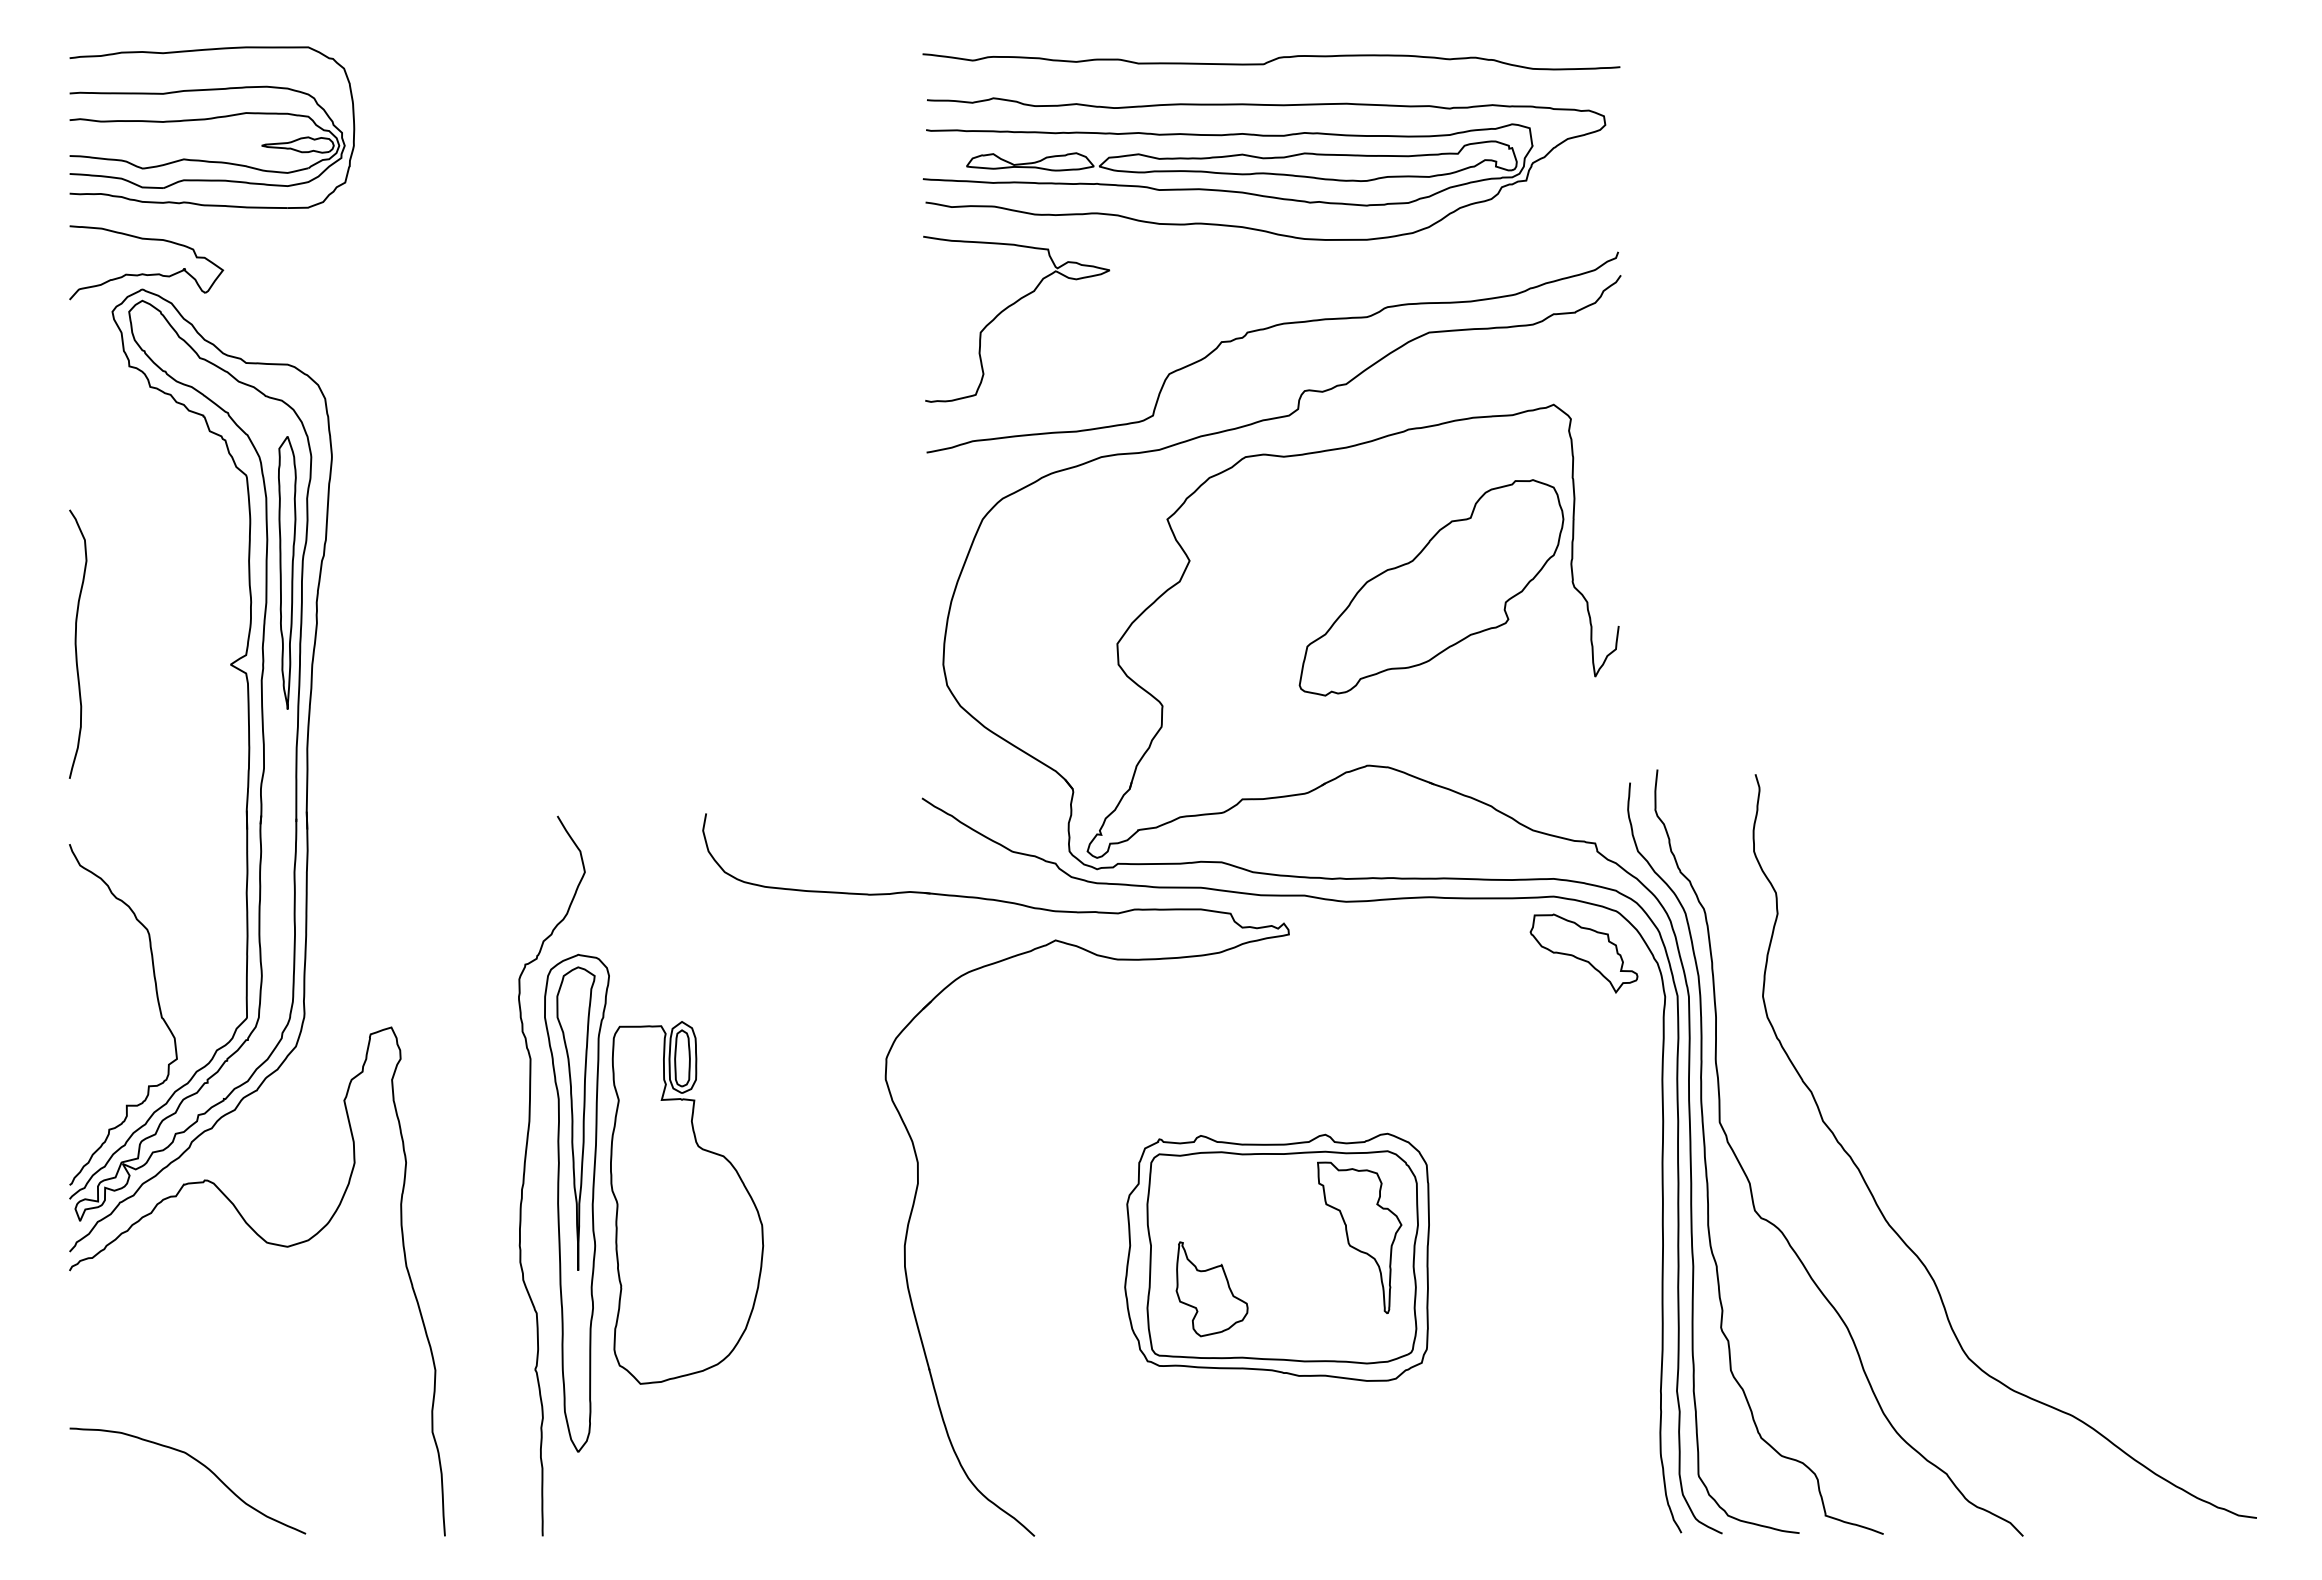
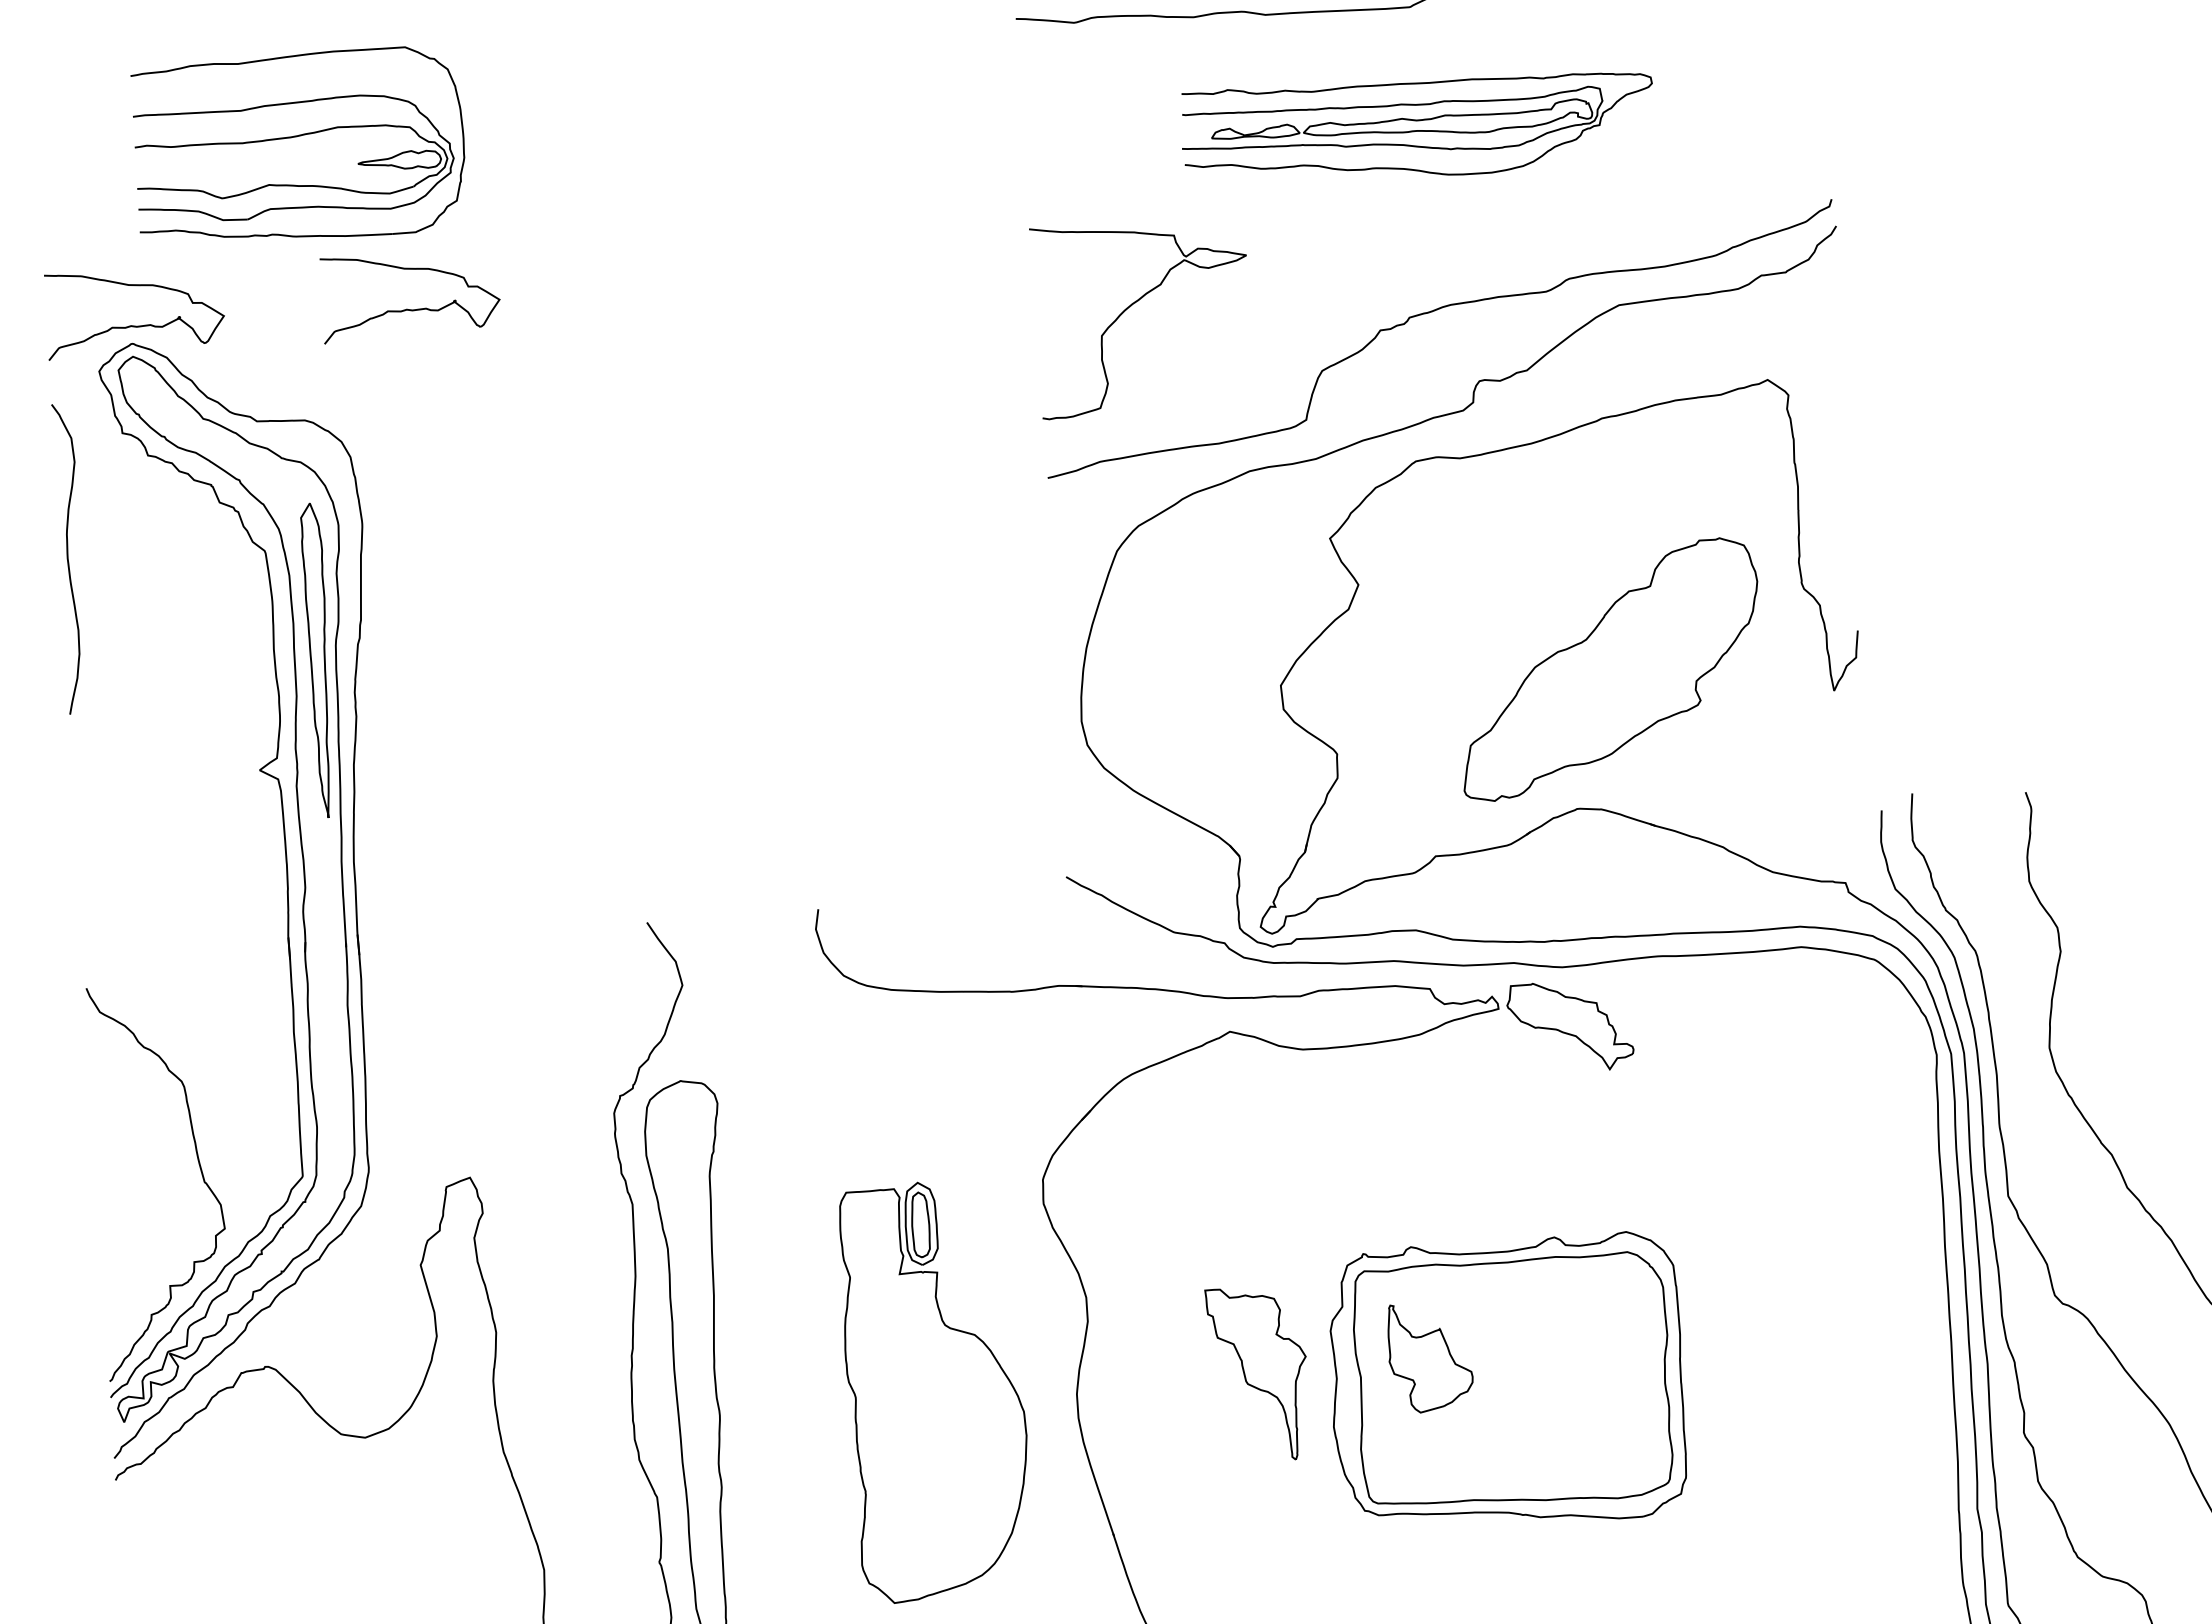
part: (212, 119) -> (299, 137), moved
part: (1264, 168) -> (1417, 127), size x0.6
curve: (384, 273) -> (410, 308), added
part: (1431, 587) -> (1609, 669), moved
curve: (76, 643) -> (68, 558), moved
part: (1583, 953) -> (1569, 1026), moved
part: (575, 1118) -> (688, 1270), removed
part: (687, 1202) -> (936, 1390), moved
part: (1359, 1237) -> (1258, 1373), moved
part: (1211, 1289) -> (1429, 1357), moved

